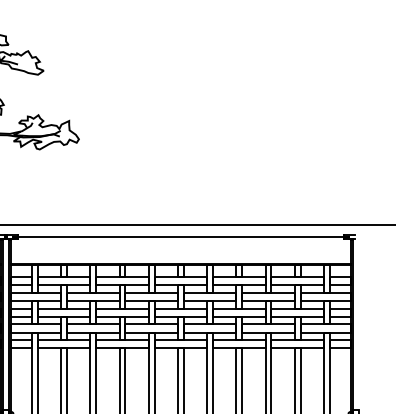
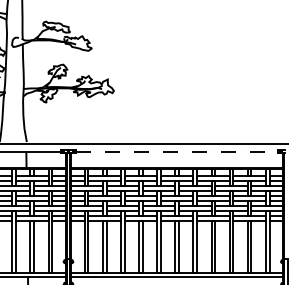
line: (181, 236) -> (177, 151), solid -> dashed

